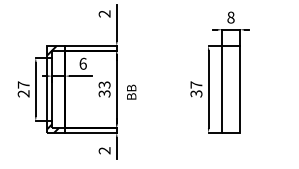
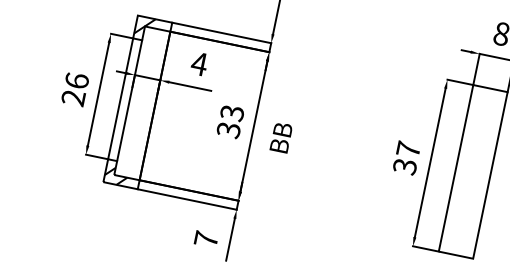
text: (83, 63) -> (200, 63), 6 -> 4
text: (23, 84) -> (76, 79), 27 -> 26
text: (104, 150) -> (206, 238), 2 -> 7

